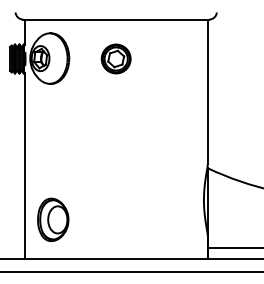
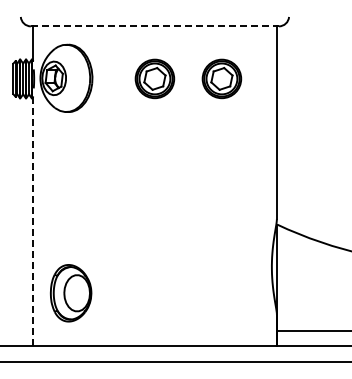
line: (116, 19) -> (155, 26), solid -> dashed
part: (166, 58) -> (221, 78), added
line: (24, 166) -> (32, 222), solid -> dashed

